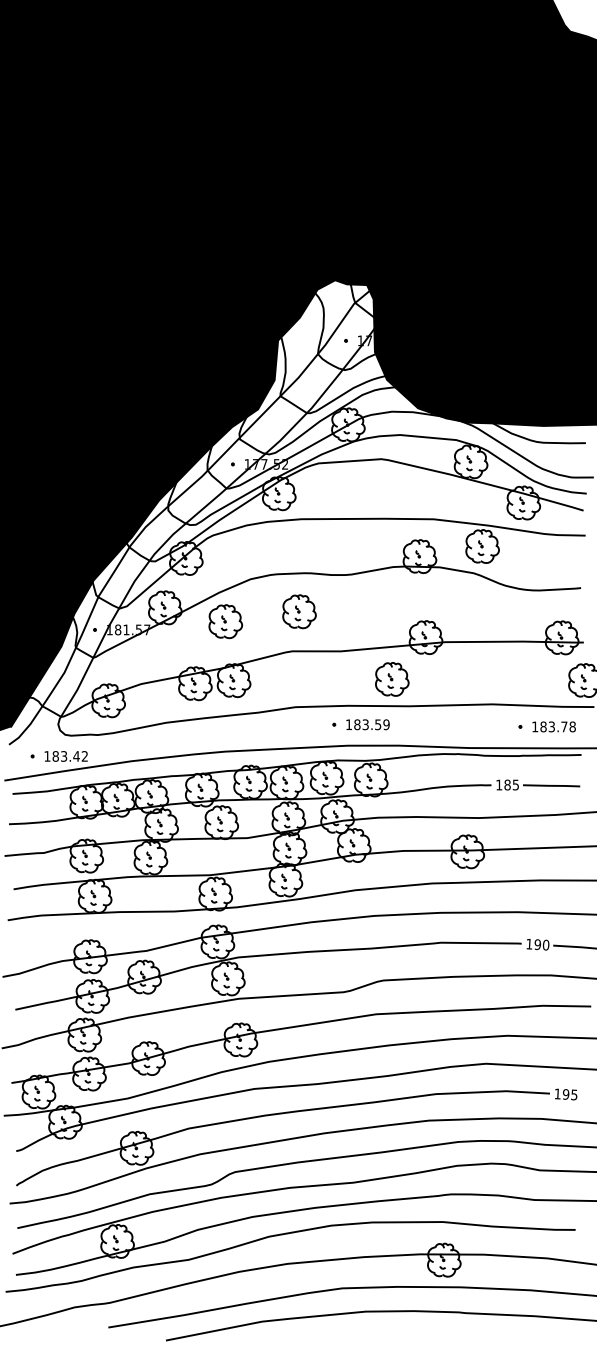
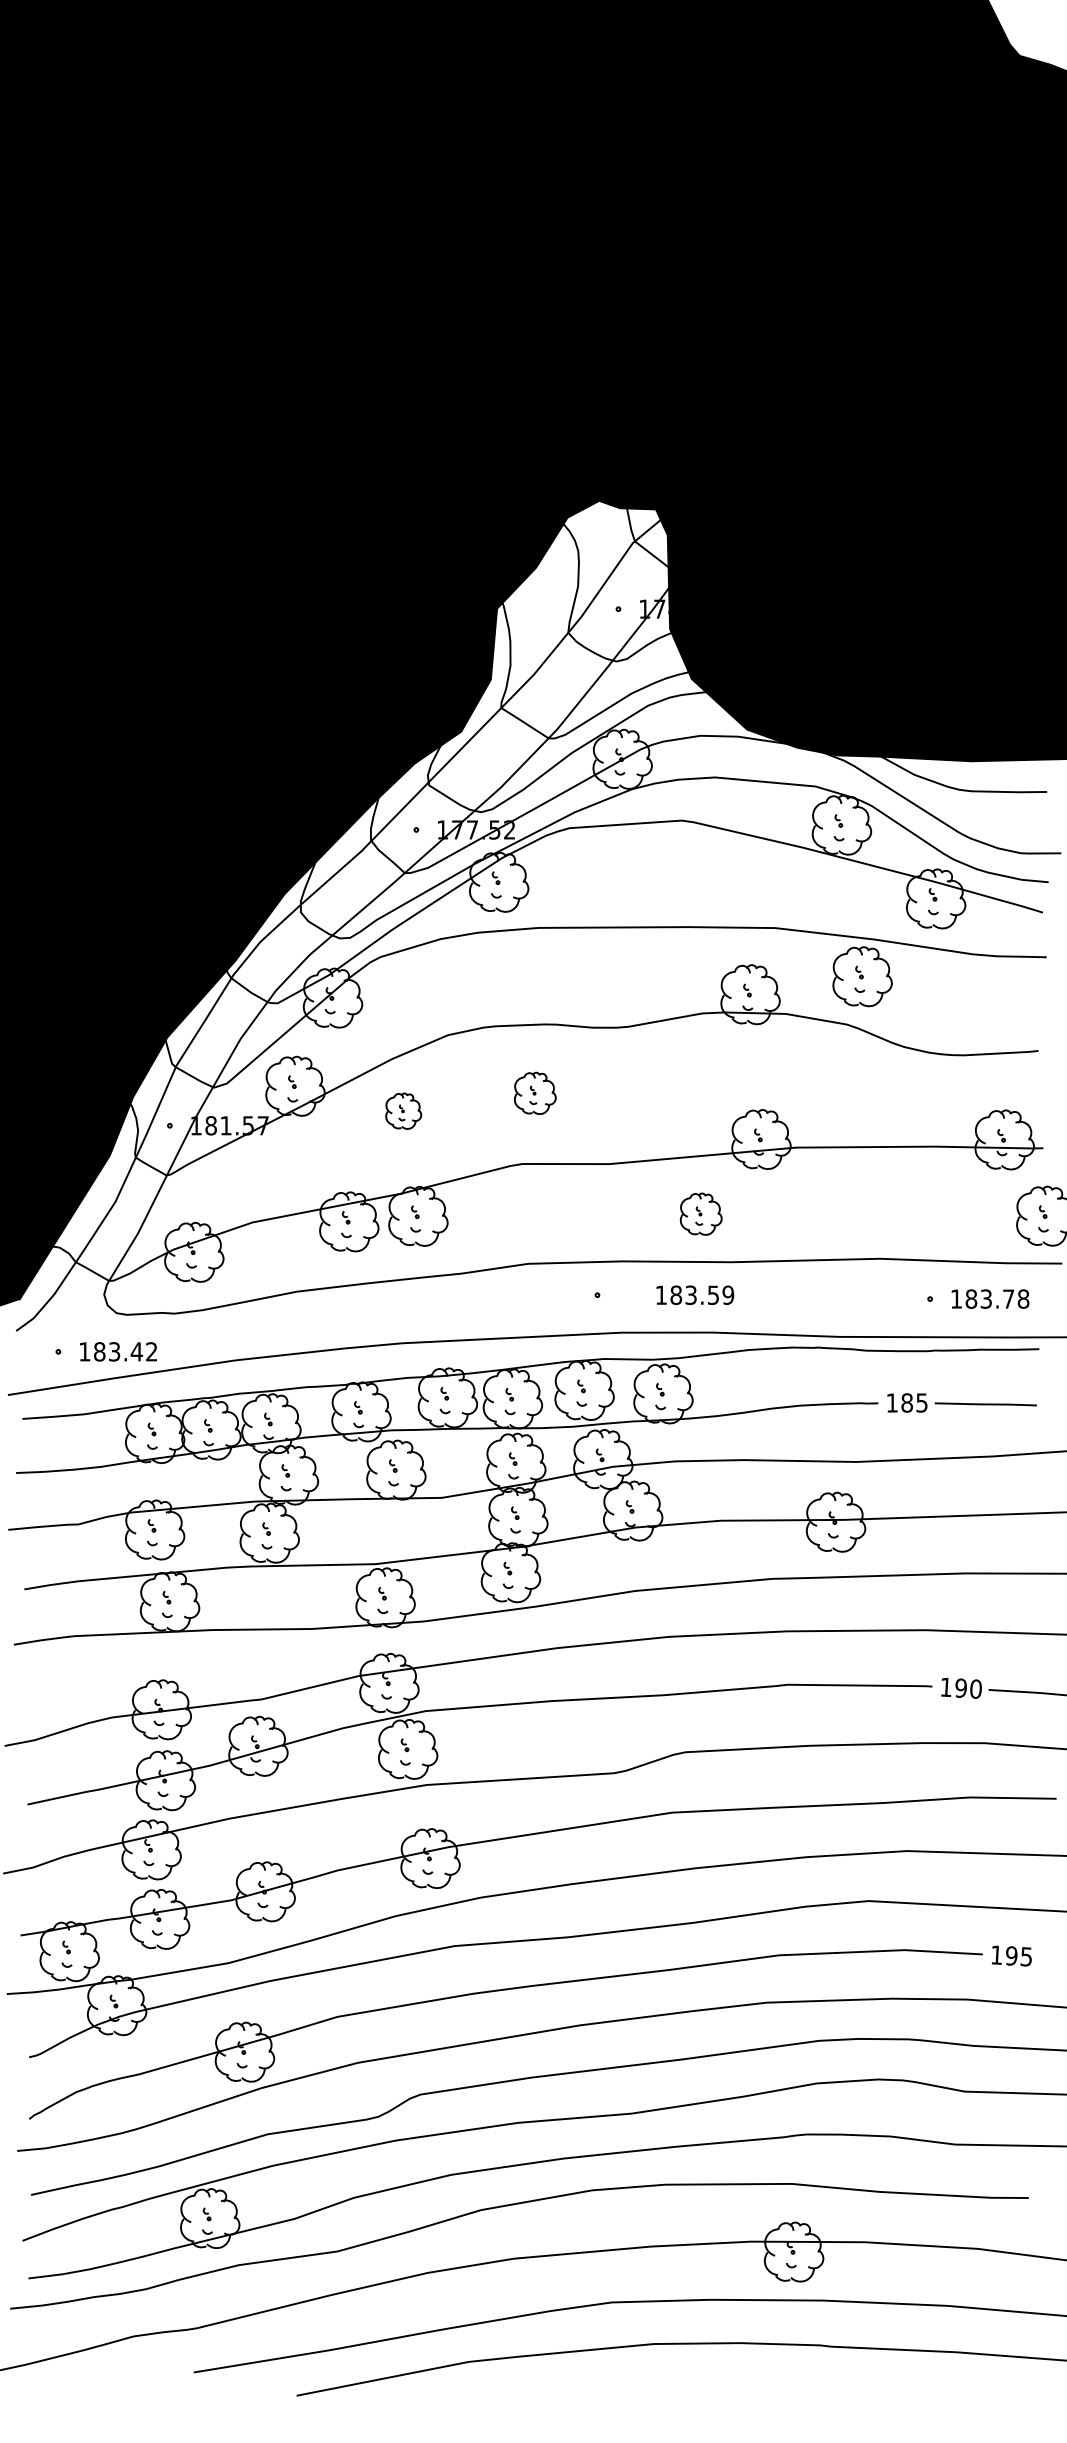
part: (299, 611) -> (535, 1092), size x0.7
part: (225, 621) -> (403, 1110), size x0.6
part: (392, 679) -> (701, 1214), size x0.7
text: (367, 724) -> (694, 1294), moved

